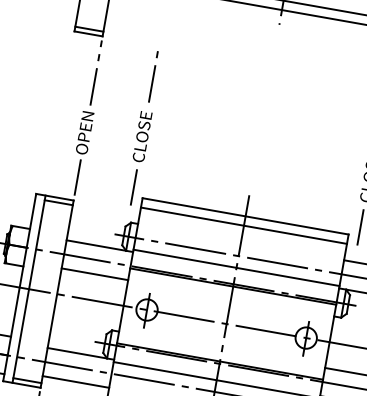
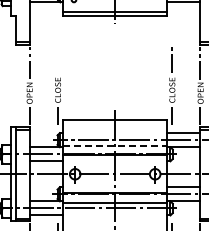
line: (154, 75) -> (58, 59), removed
line: (242, 224) -> (114, 124), removed
line: (237, 268) -> (115, 146), solid -> dashed

